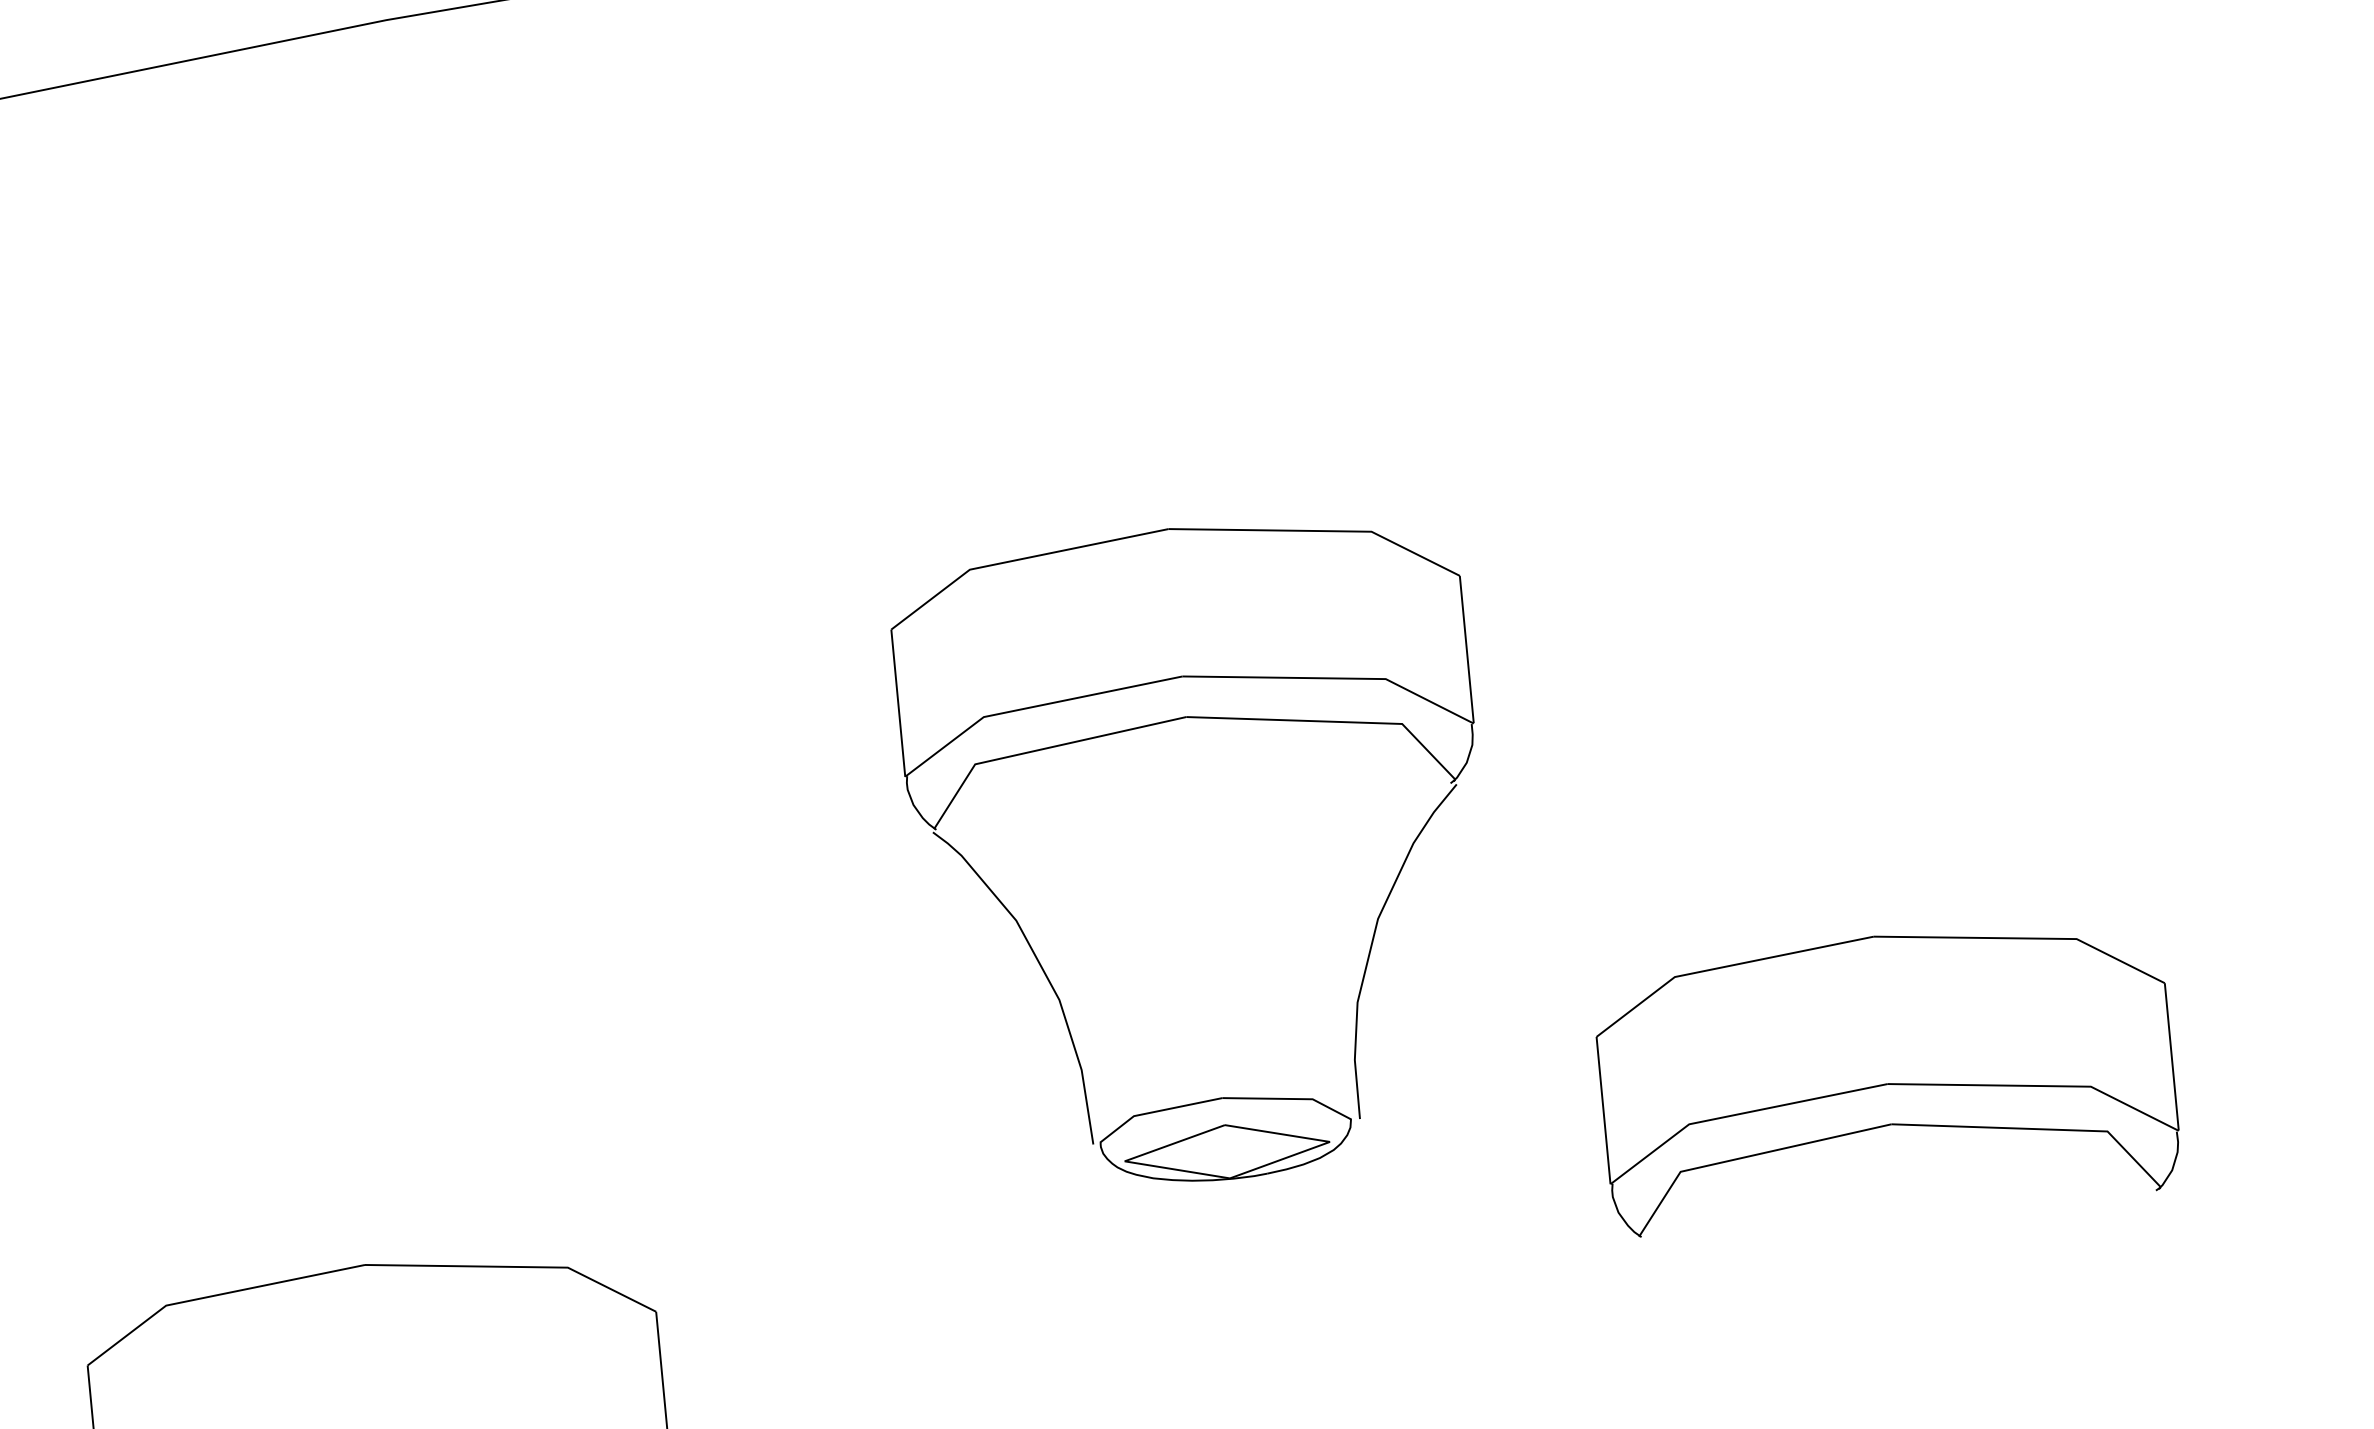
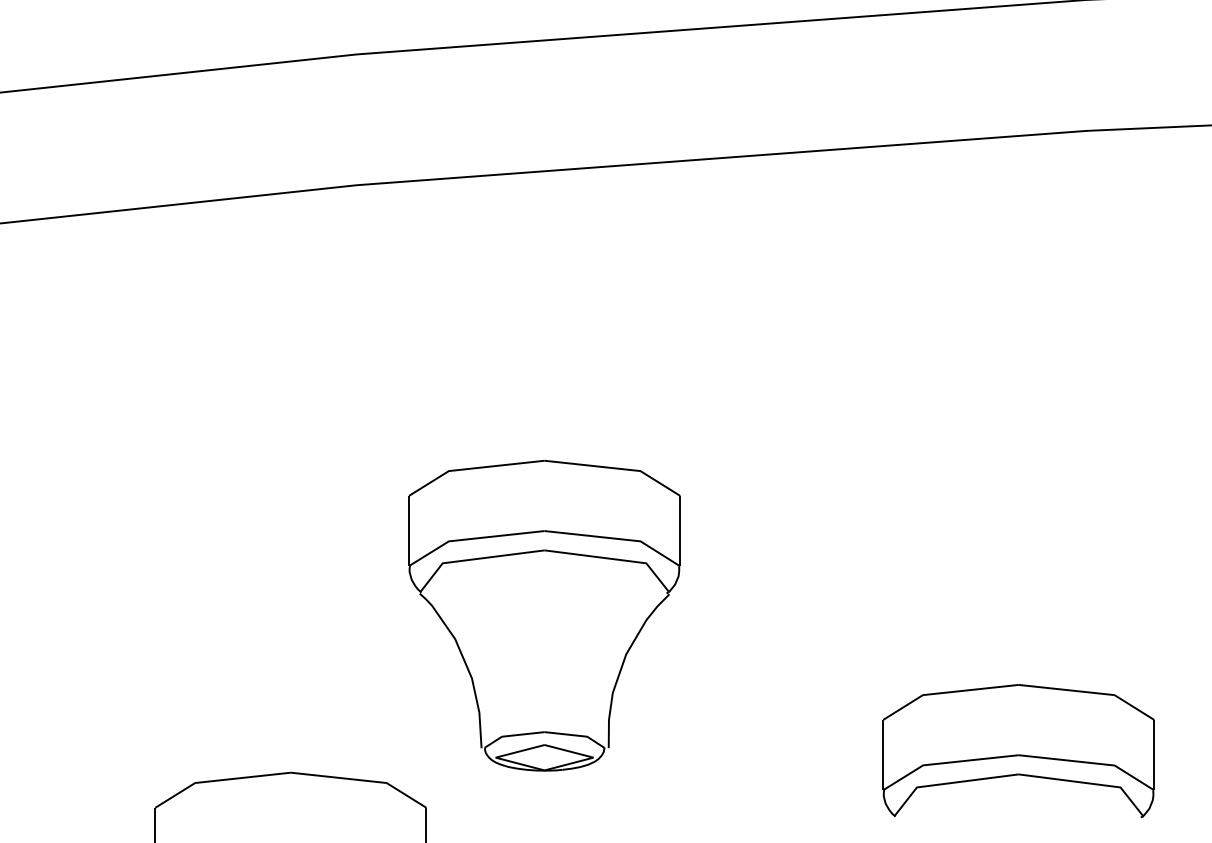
part: (1173, 722) -> (538, 552), moved

